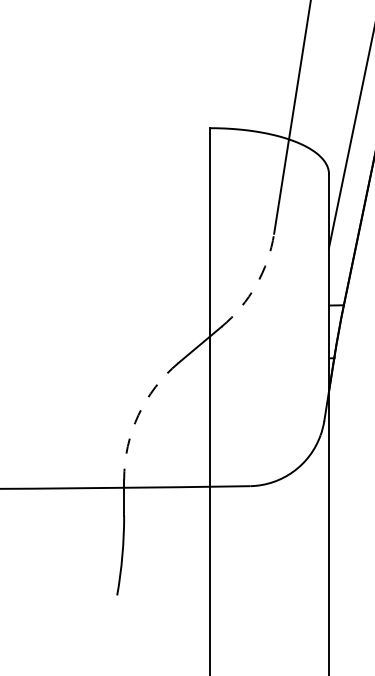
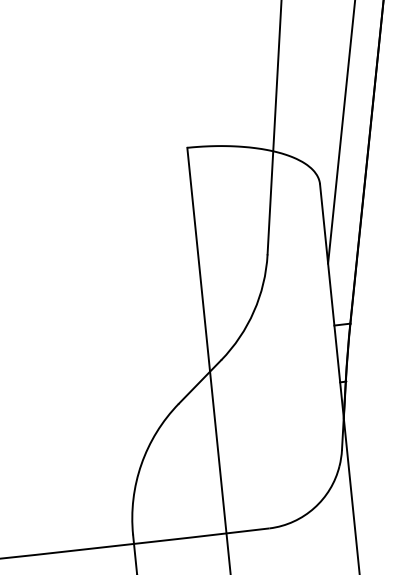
arc: (256, 285) -> (254, 311), dashed -> solid
arc: (138, 415) -> (141, 464), dashed -> solid

